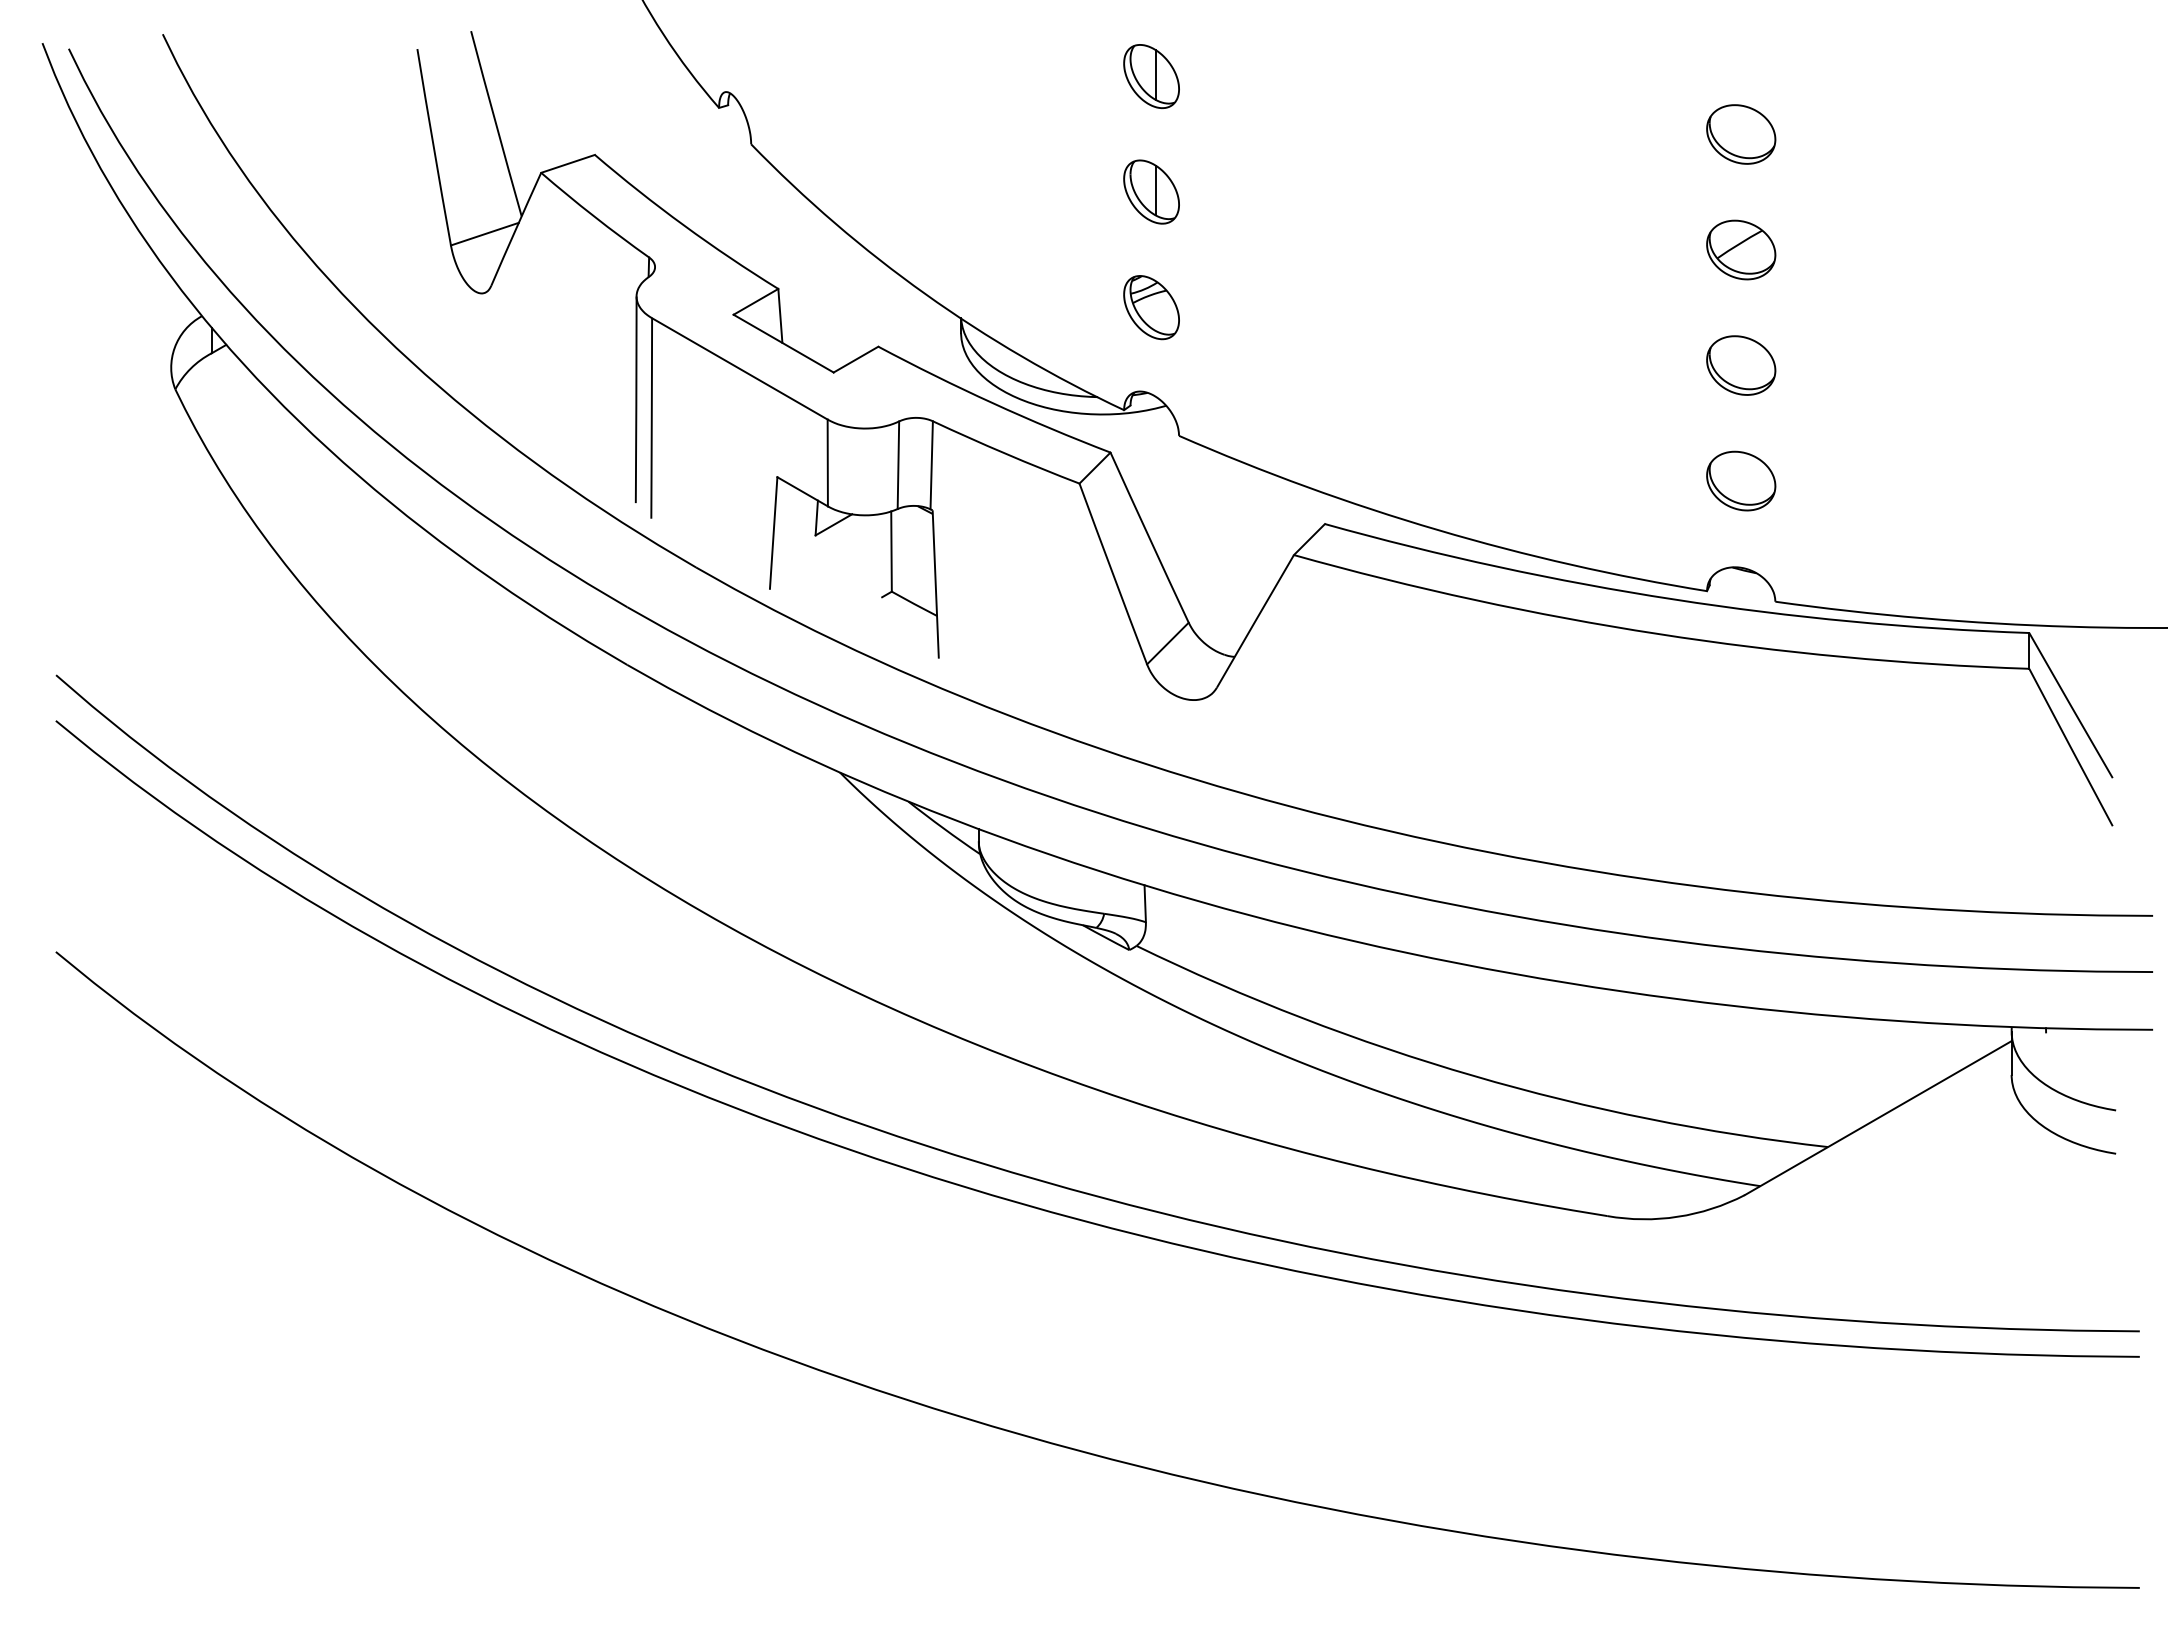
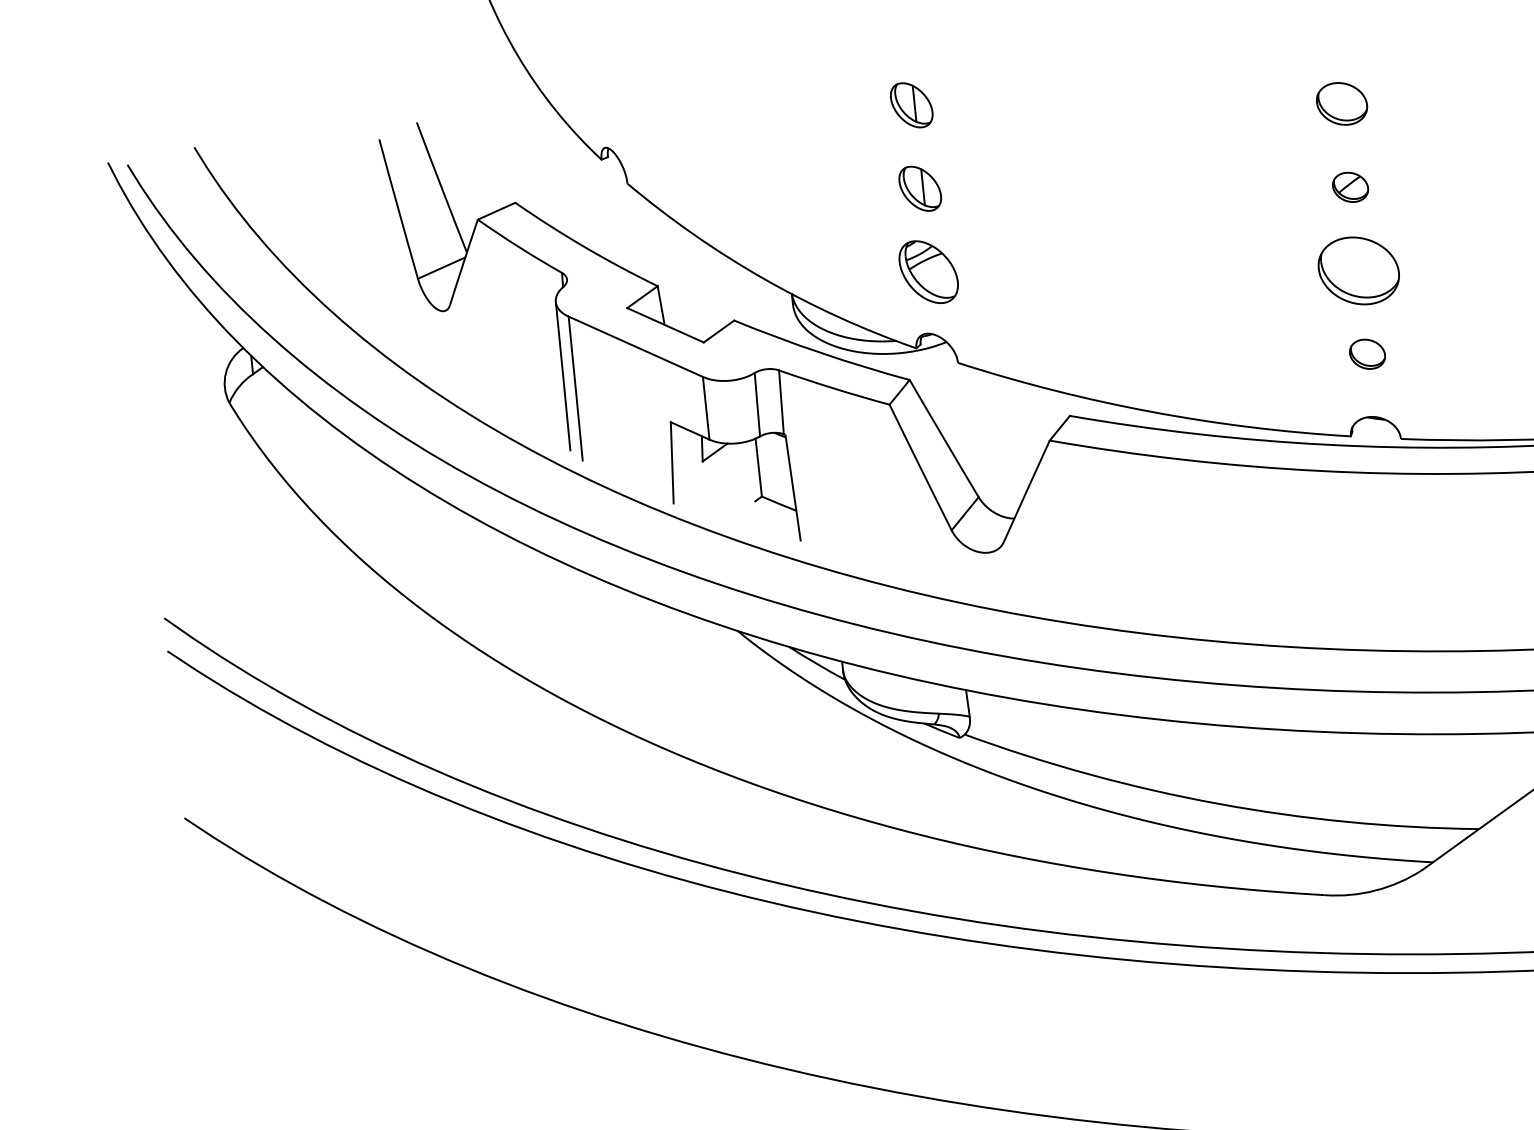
part: (1741, 249) -> (1350, 186), size x0.7
part: (1151, 307) -> (928, 272), size x1.4
part: (1741, 365) -> (1359, 270), size x1.6
part: (1741, 480) -> (1367, 353), size x0.7

